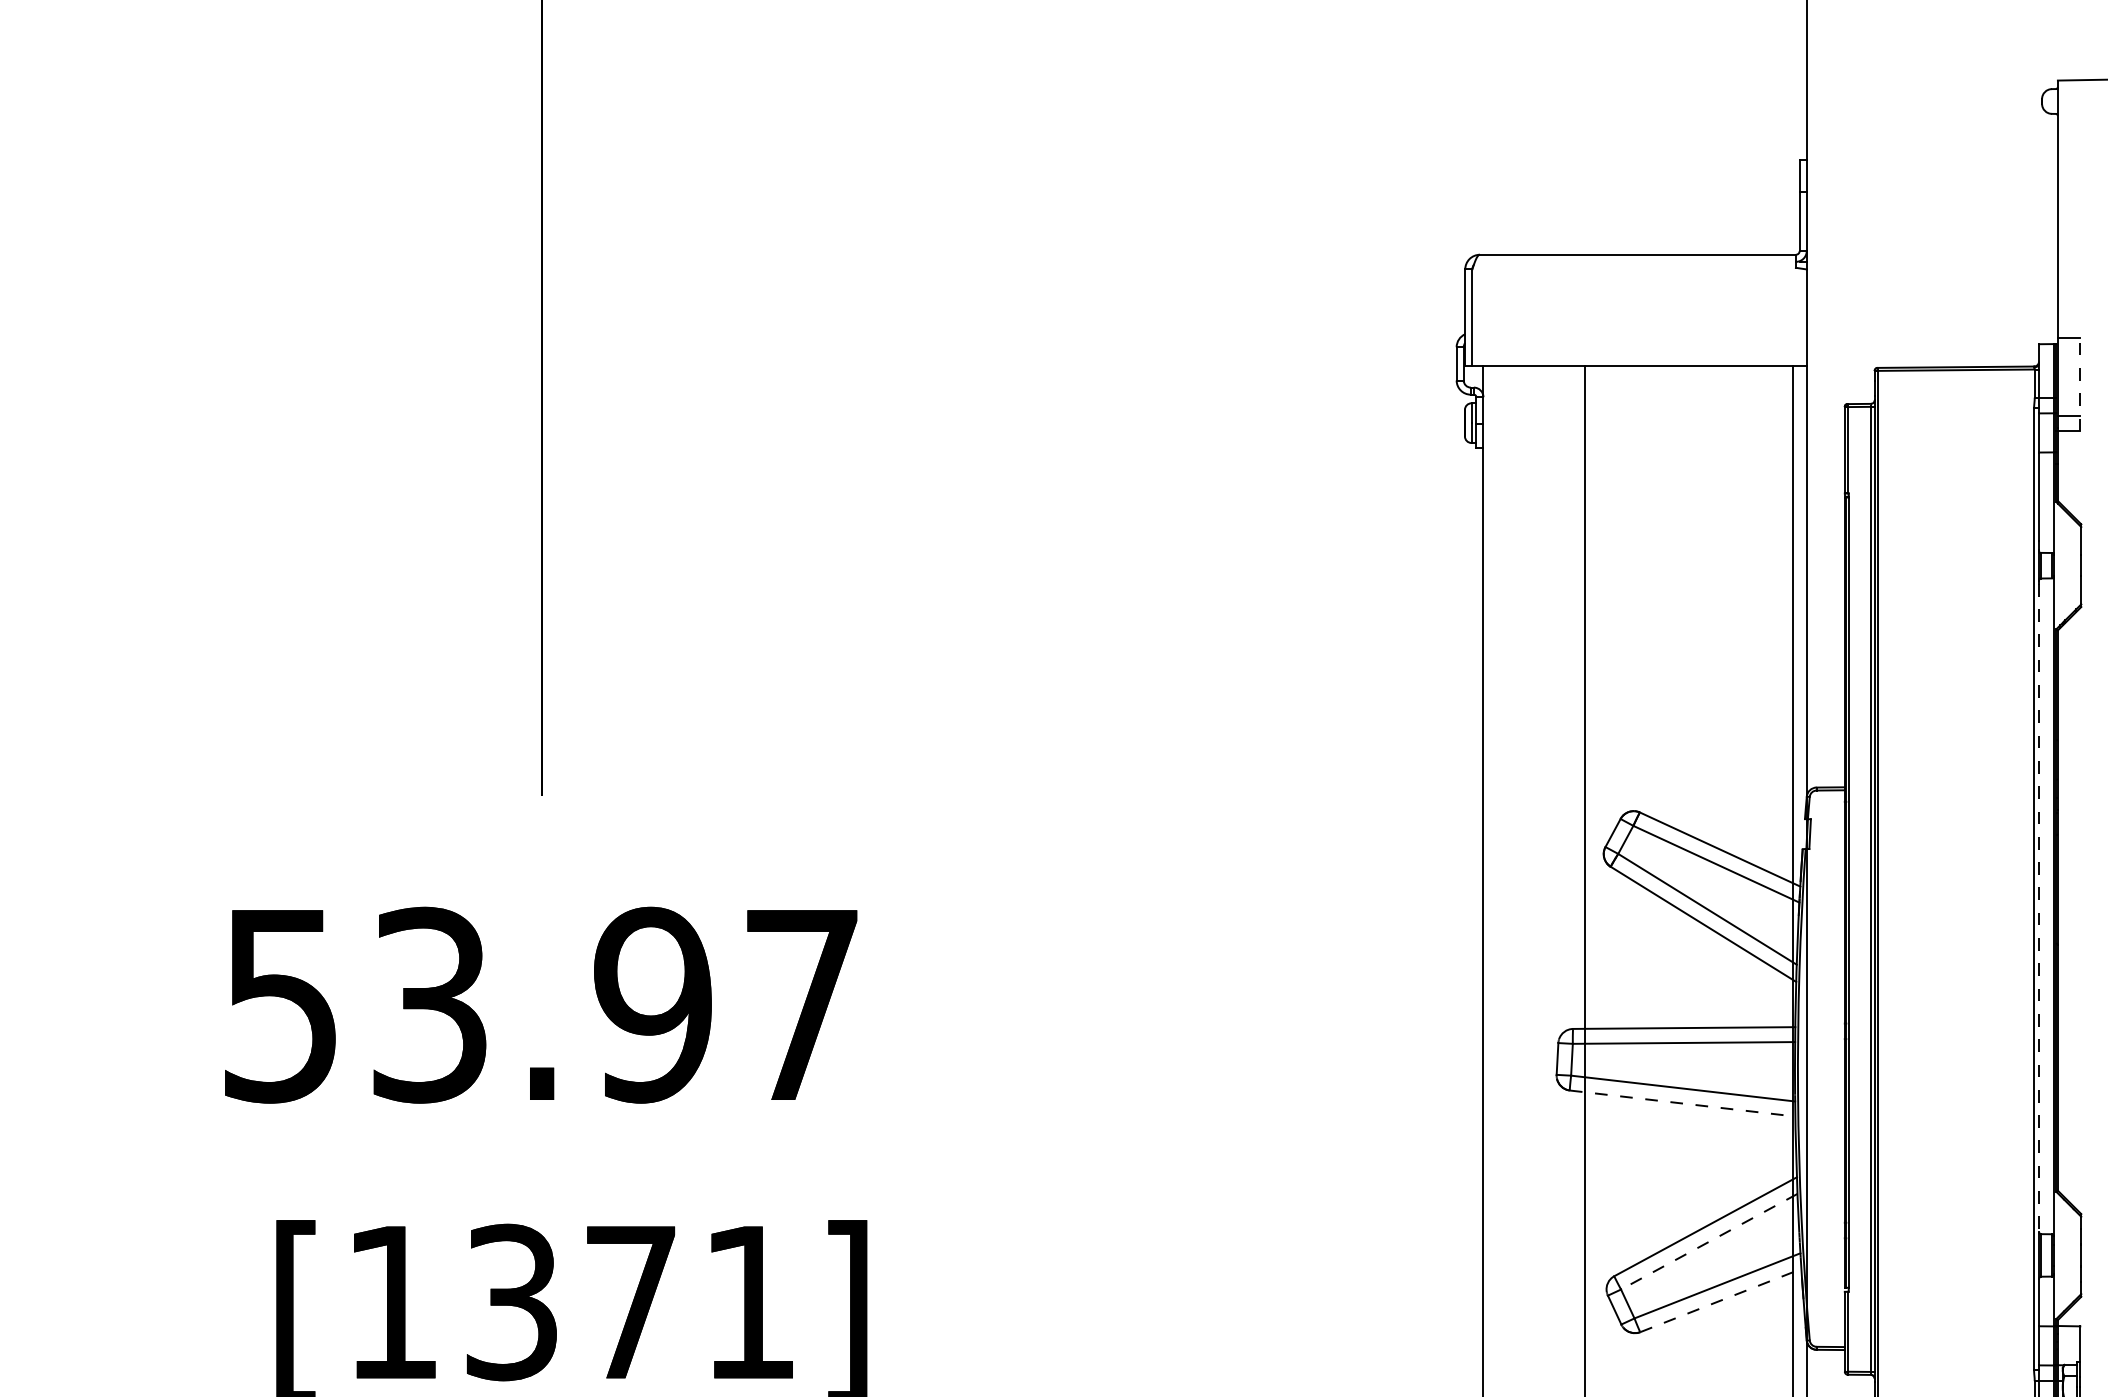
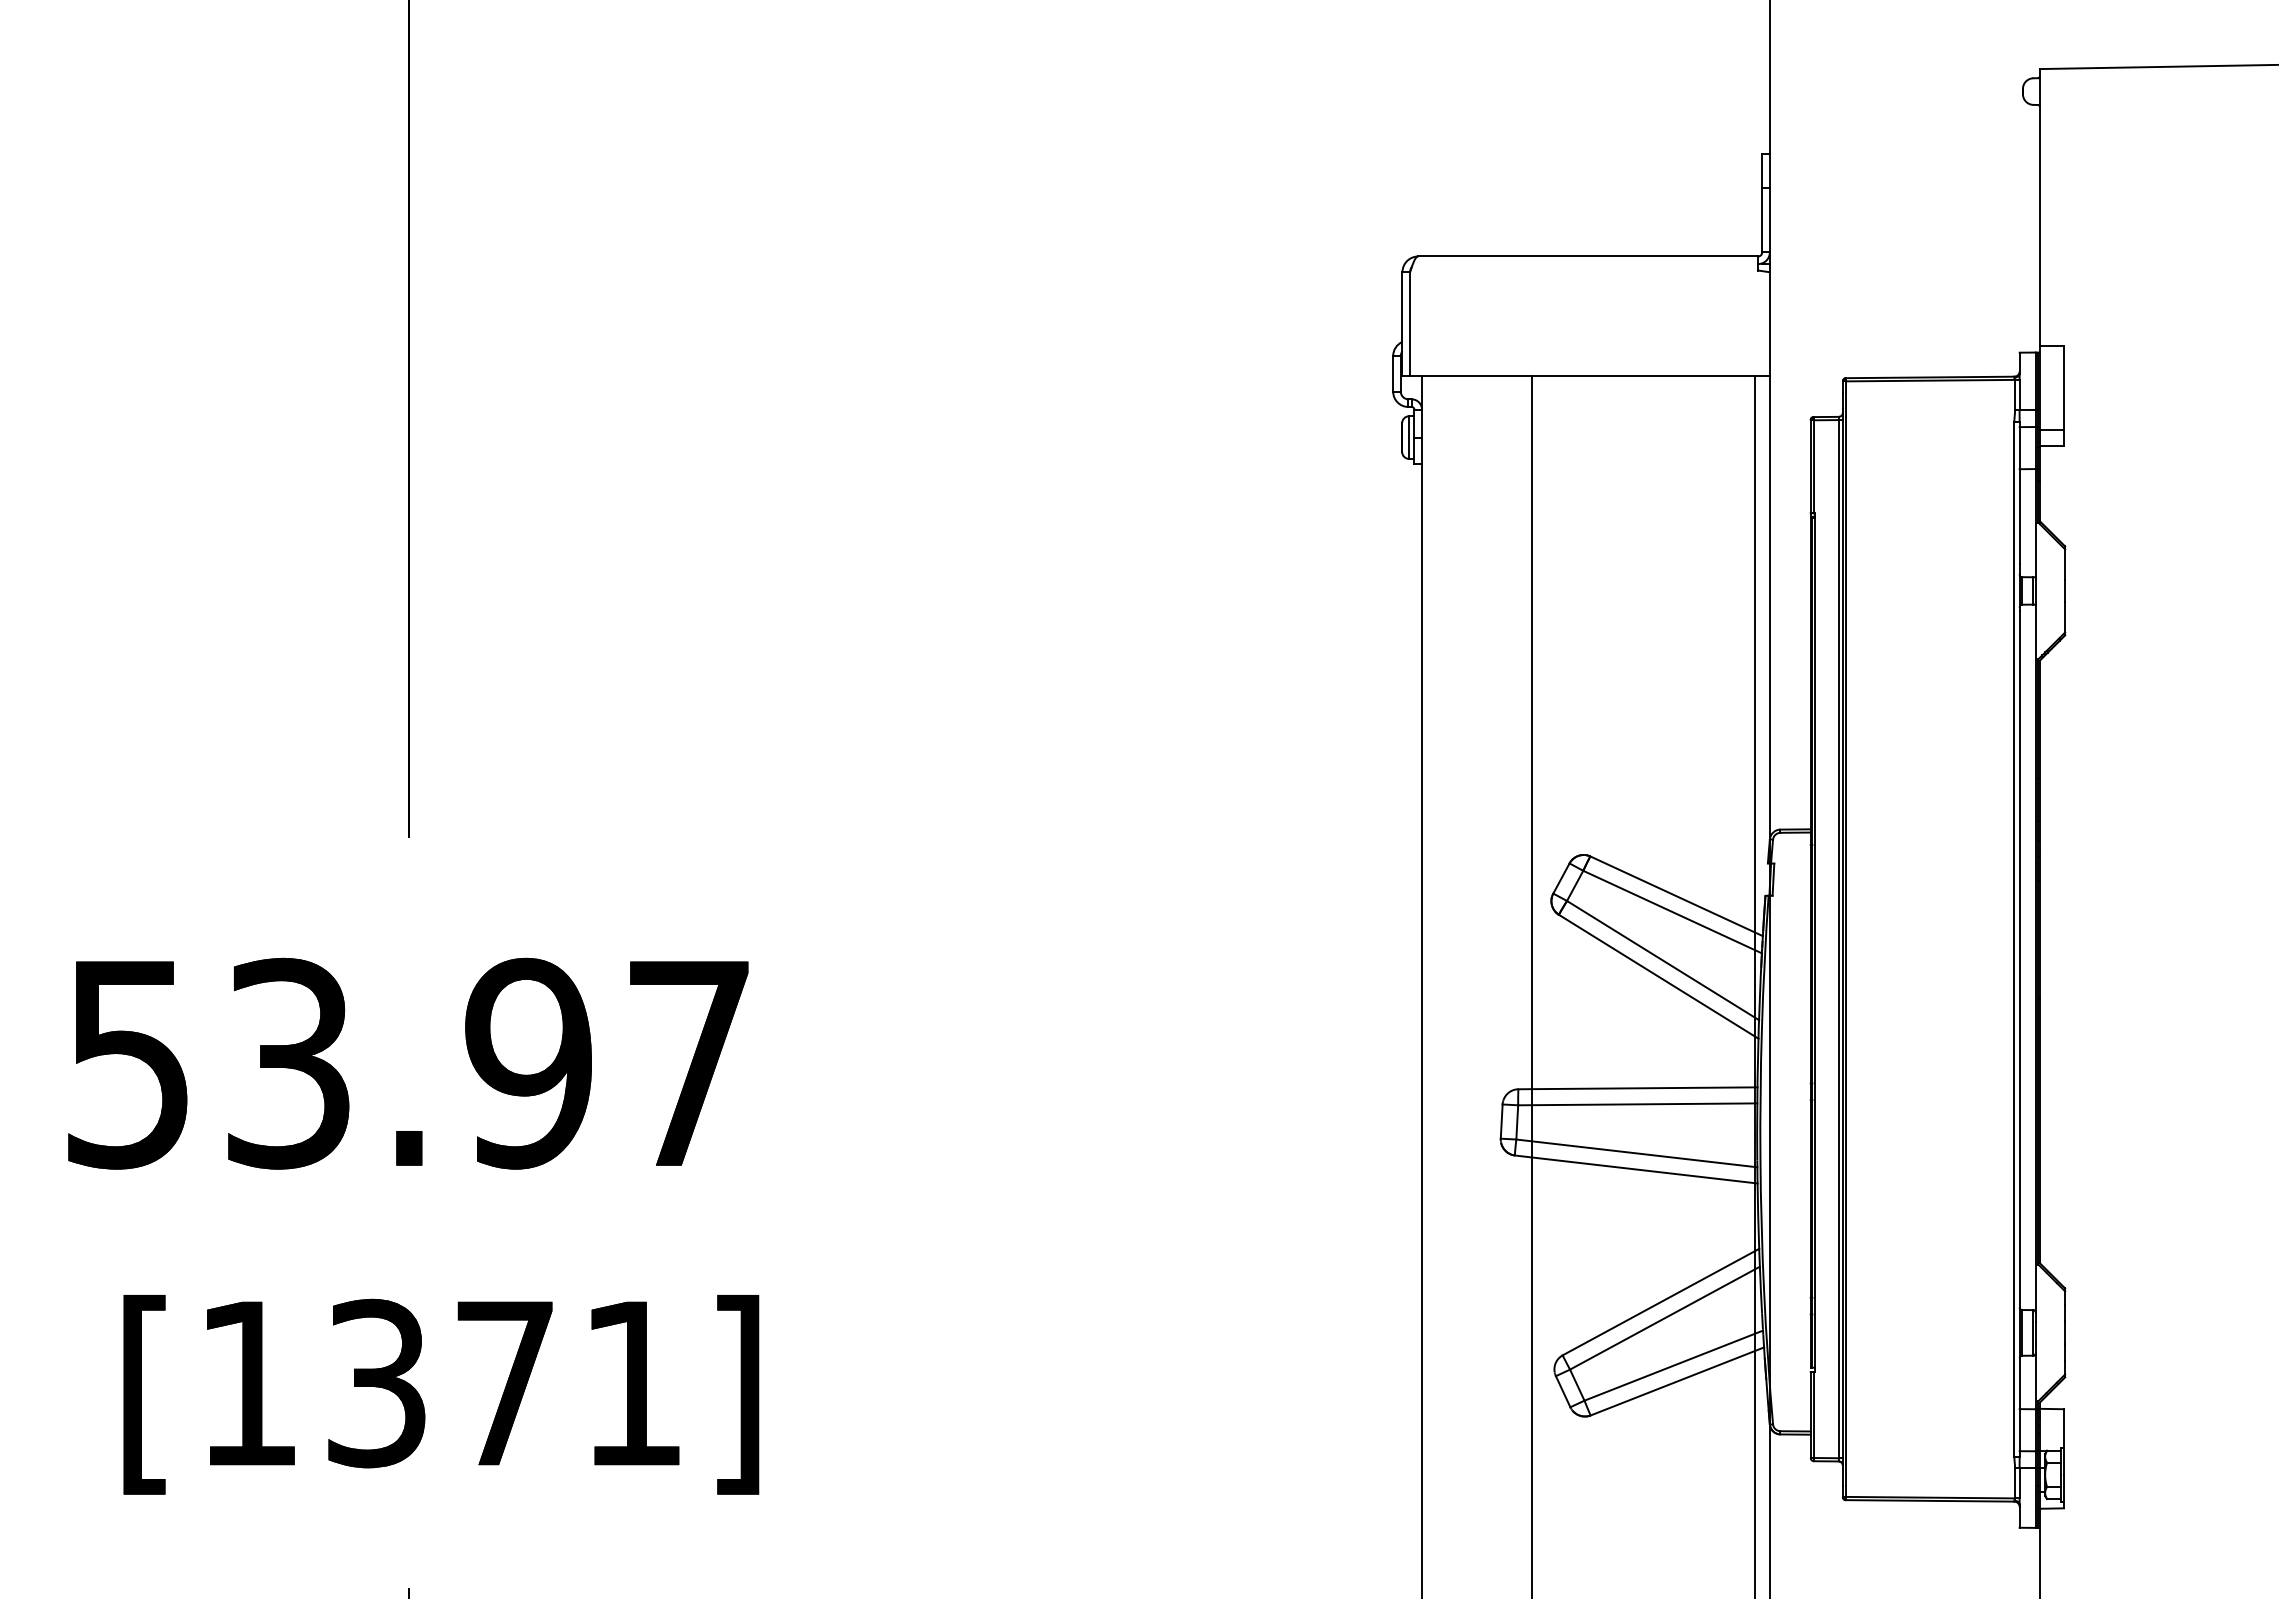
line: (2080, 384) -> (2064, 395), dashed -> solid
line: (2038, 908) -> (2019, 959), dashed -> solid
line: (1682, 1103) -> (1636, 1169), dashed -> solid
line: (1708, 1242) -> (1664, 1318), dashed -> solid
line: (1720, 1300) -> (1677, 1381), dashed -> solid

